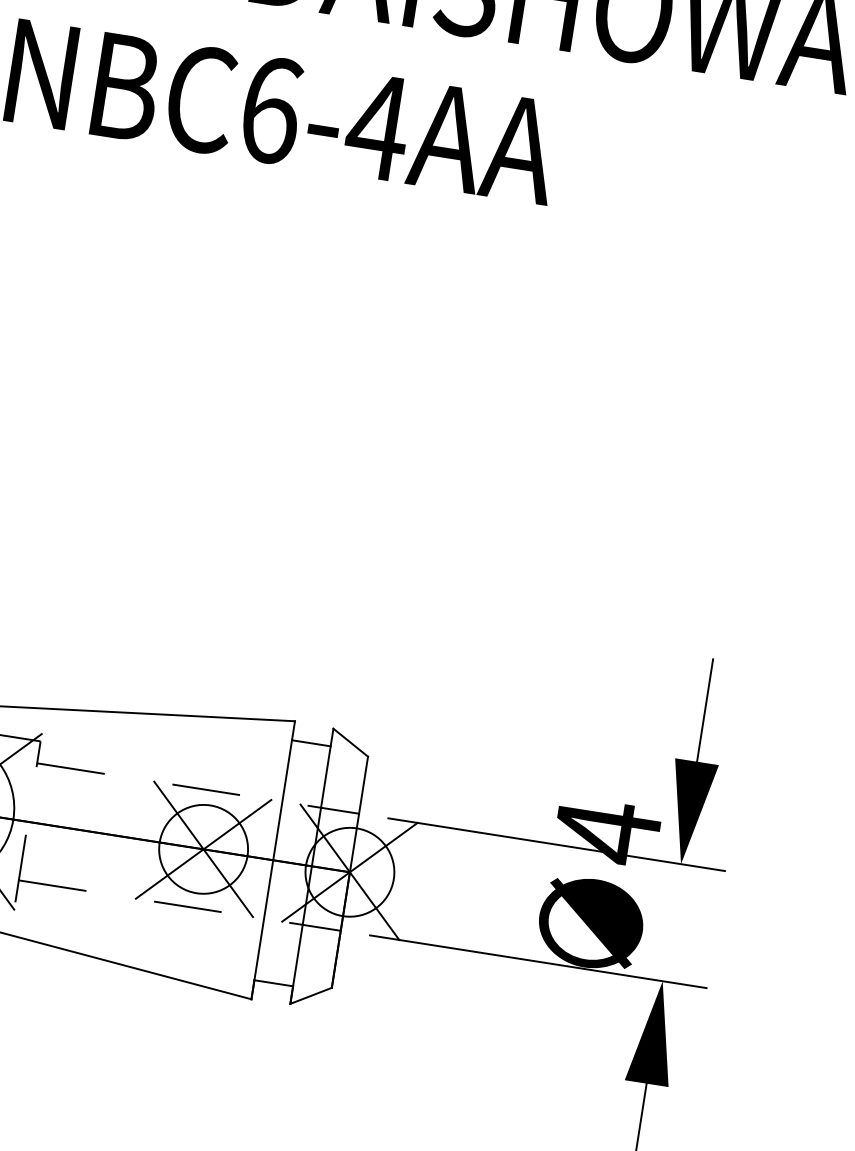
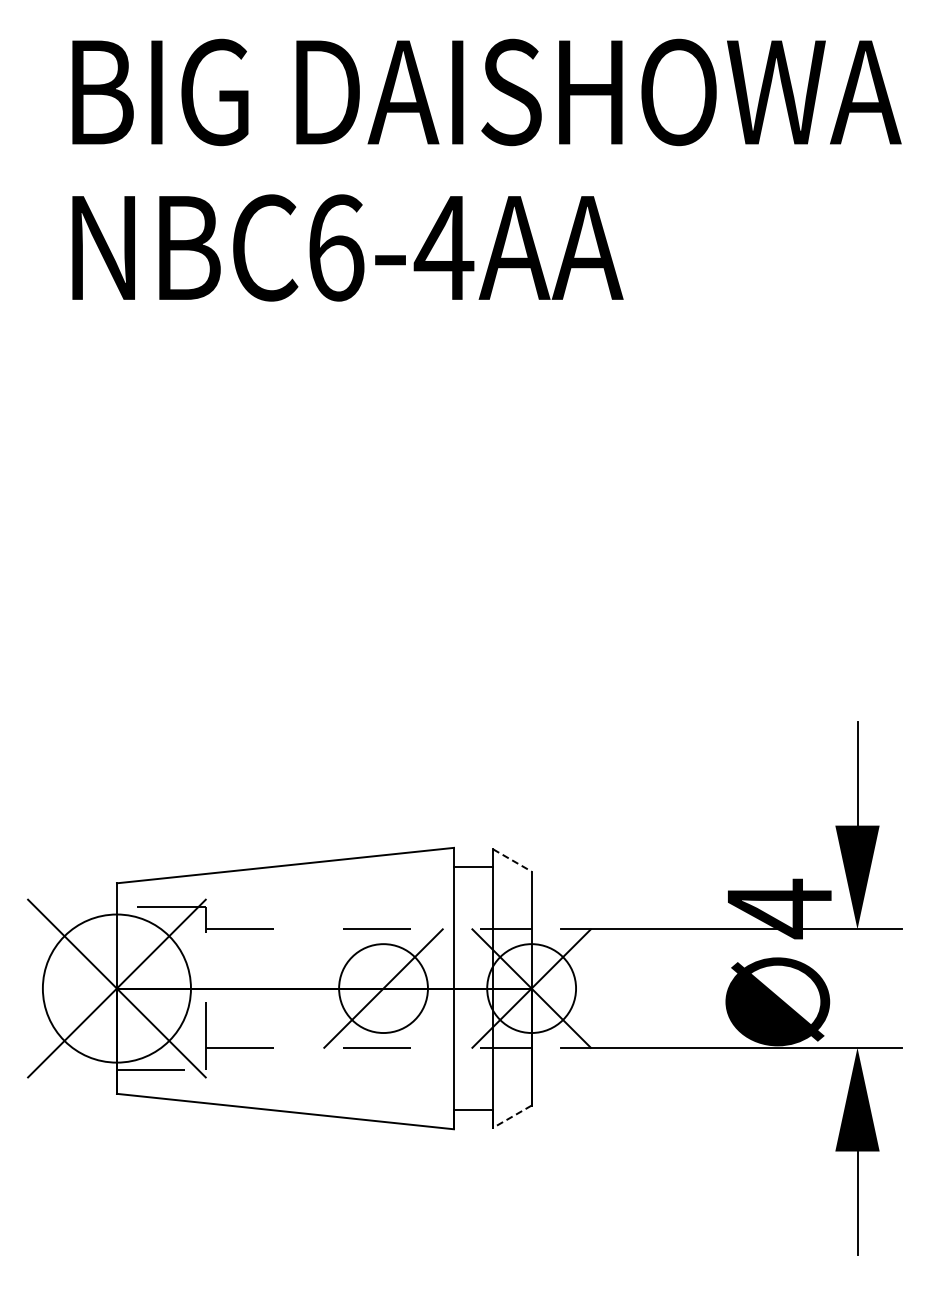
line: (350, 742) -> (512, 860), solid -> dashed
line: (203, 849) -> (383, 988), removed
line: (310, 995) -> (511, 1116), solid -> dashed

